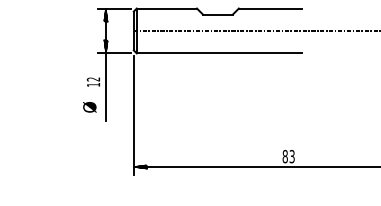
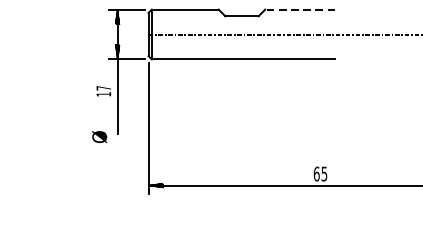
line: (270, 8) -> (300, 9), solid -> dashed
text: (93, 79) -> (103, 88), 12 -> 17
text: (89, 107) -> (99, 137), moved
text: (288, 156) -> (320, 173), 83 -> 65

